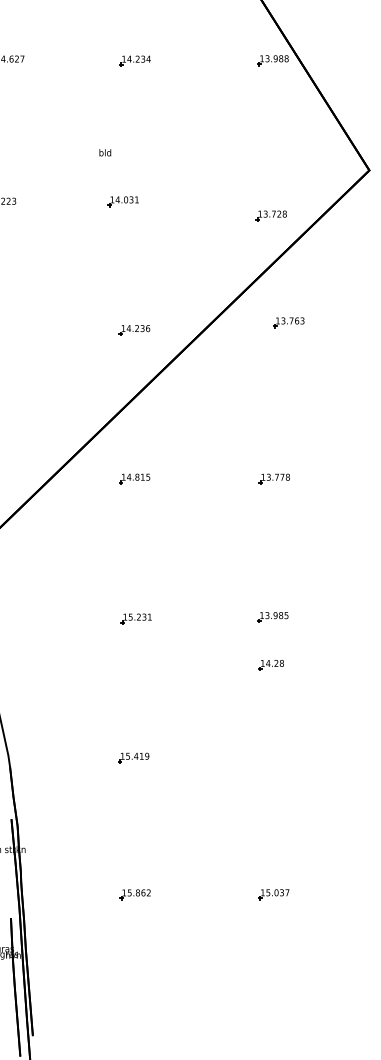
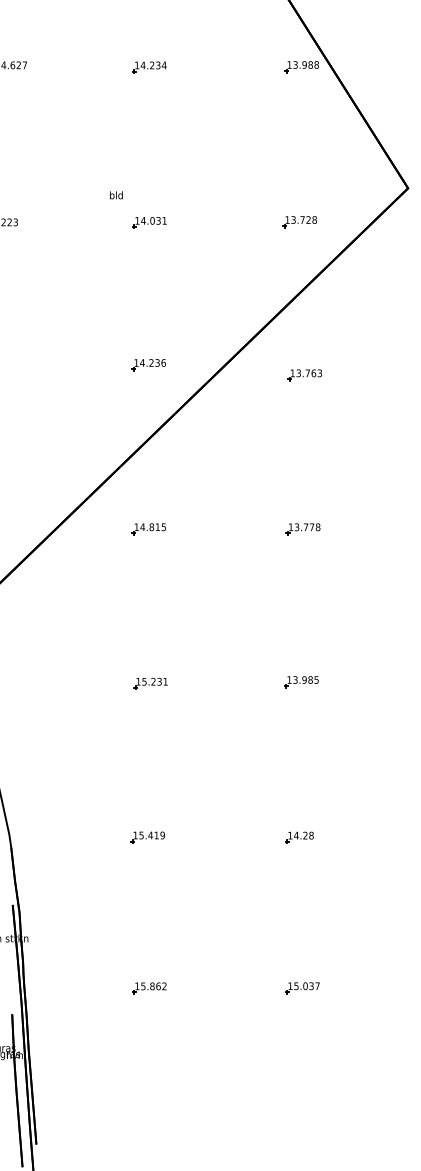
text: (105, 152) -> (116, 195), moved
part: (122, 201) -> (148, 222), moved
part: (270, 215) -> (298, 221), moved
part: (288, 322) -> (304, 375), moved
part: (270, 665) -> (298, 837), moved

